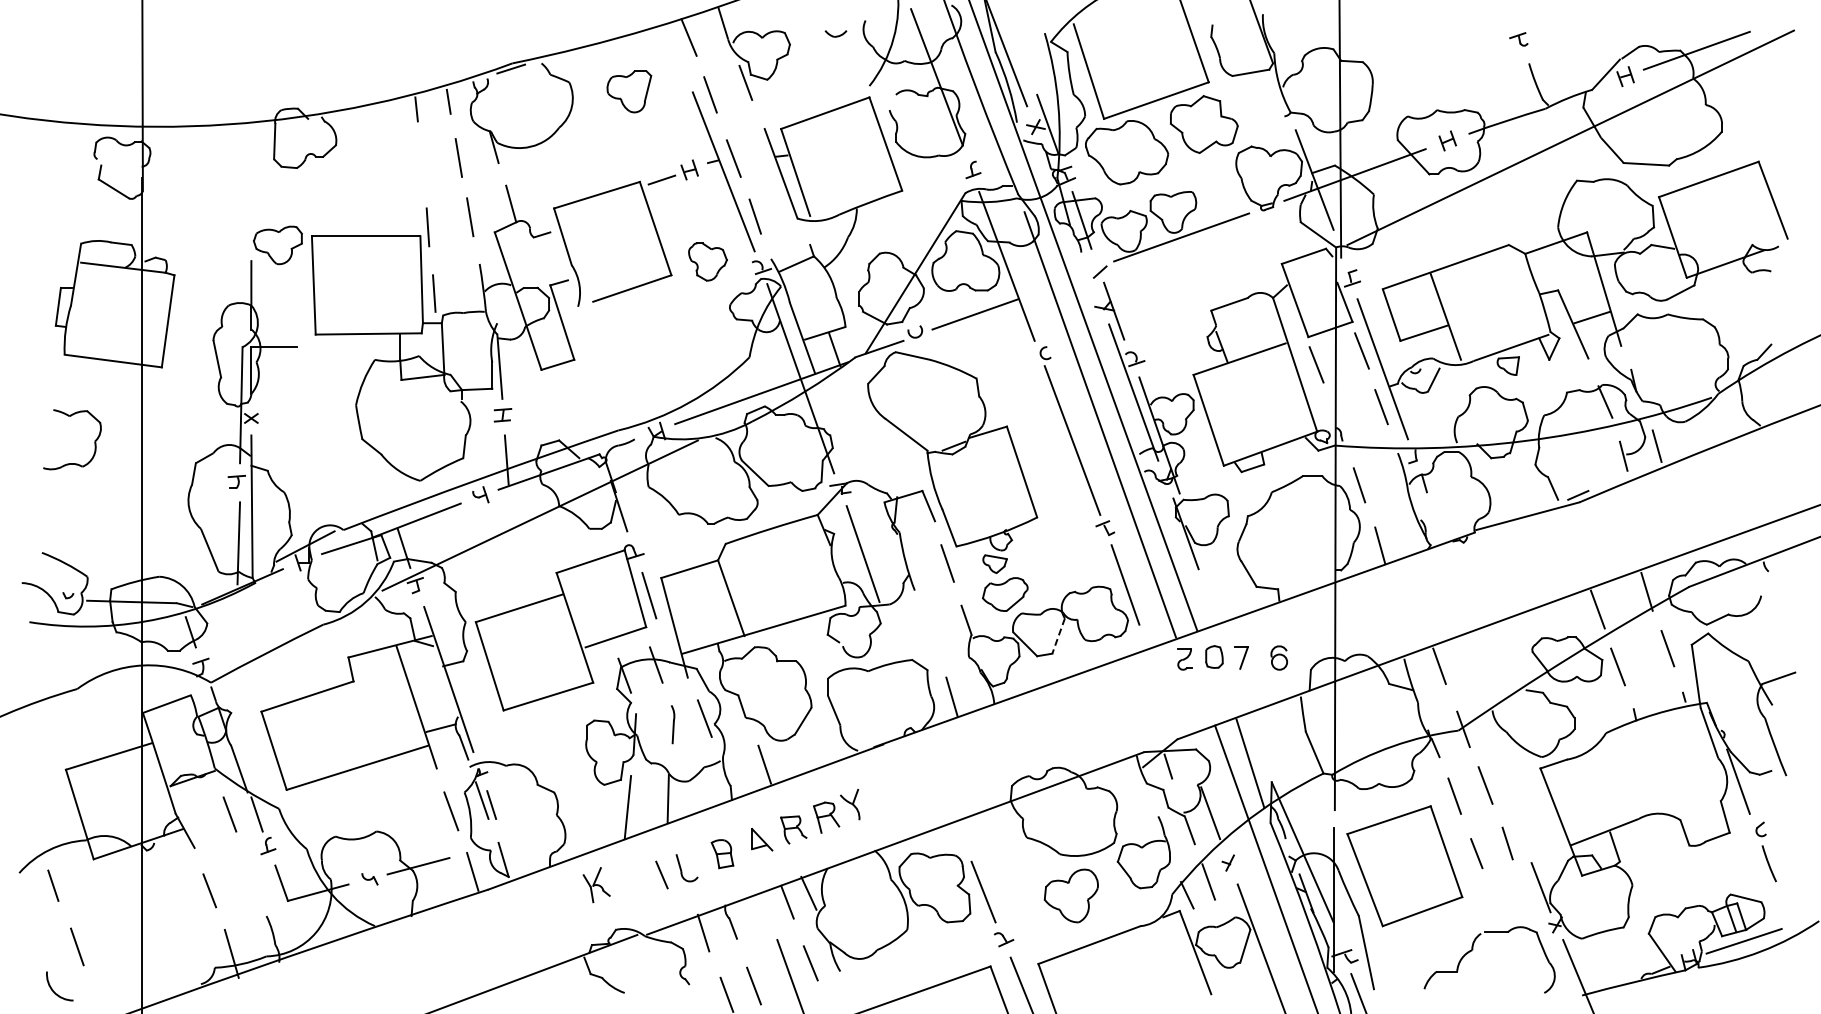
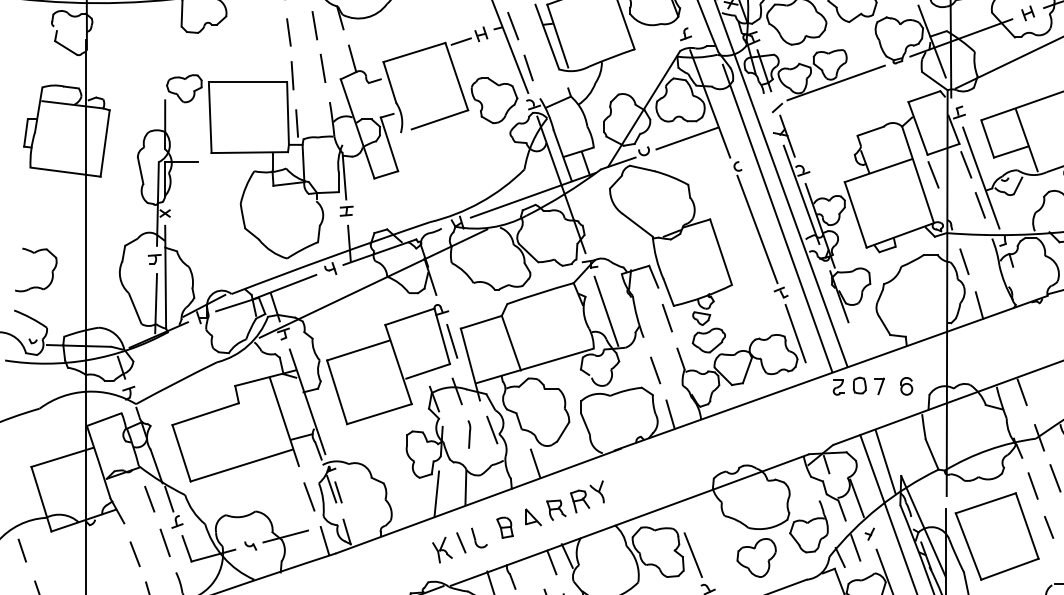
line: (422, 167) -> (288, 32), added
part: (707, 261) -> (494, 100), size x1.67
part: (94, 440) -> (52, 270), moved
line: (931, 635) -> (655, 370), added
line: (1058, 636) -> (747, 370), dashed -> solid
line: (251, 874) -> (165, 542), added
part: (596, 885) -> (442, 550), moved

